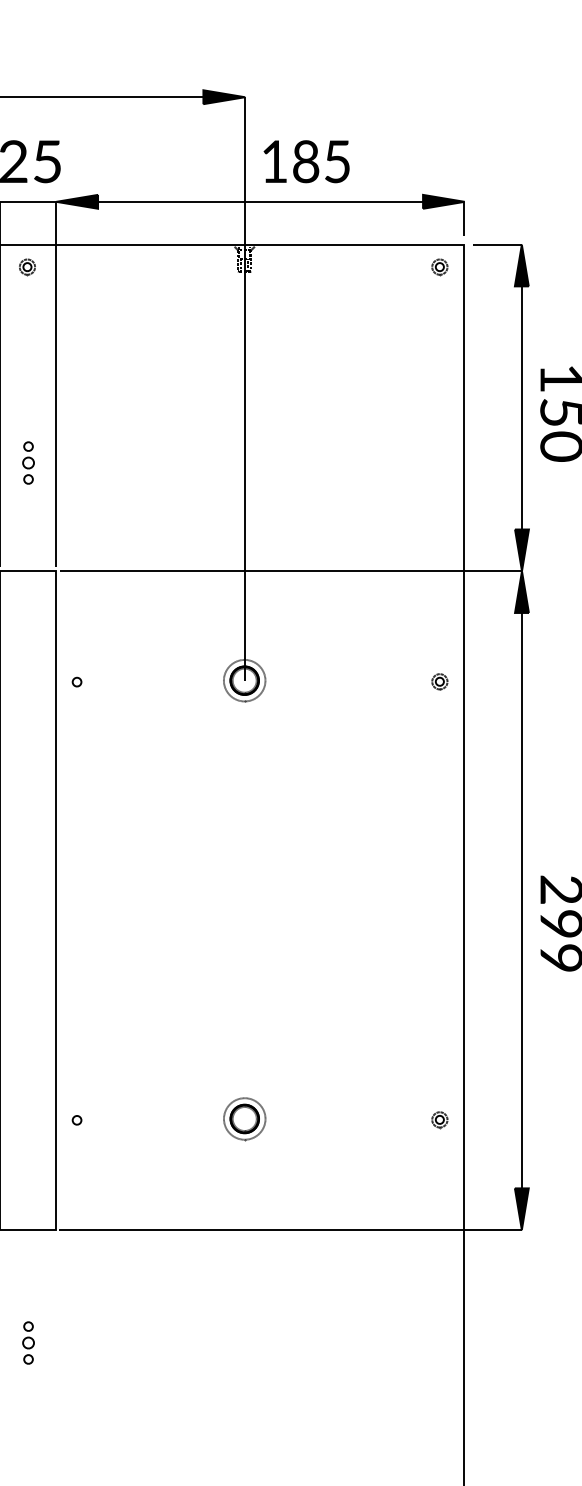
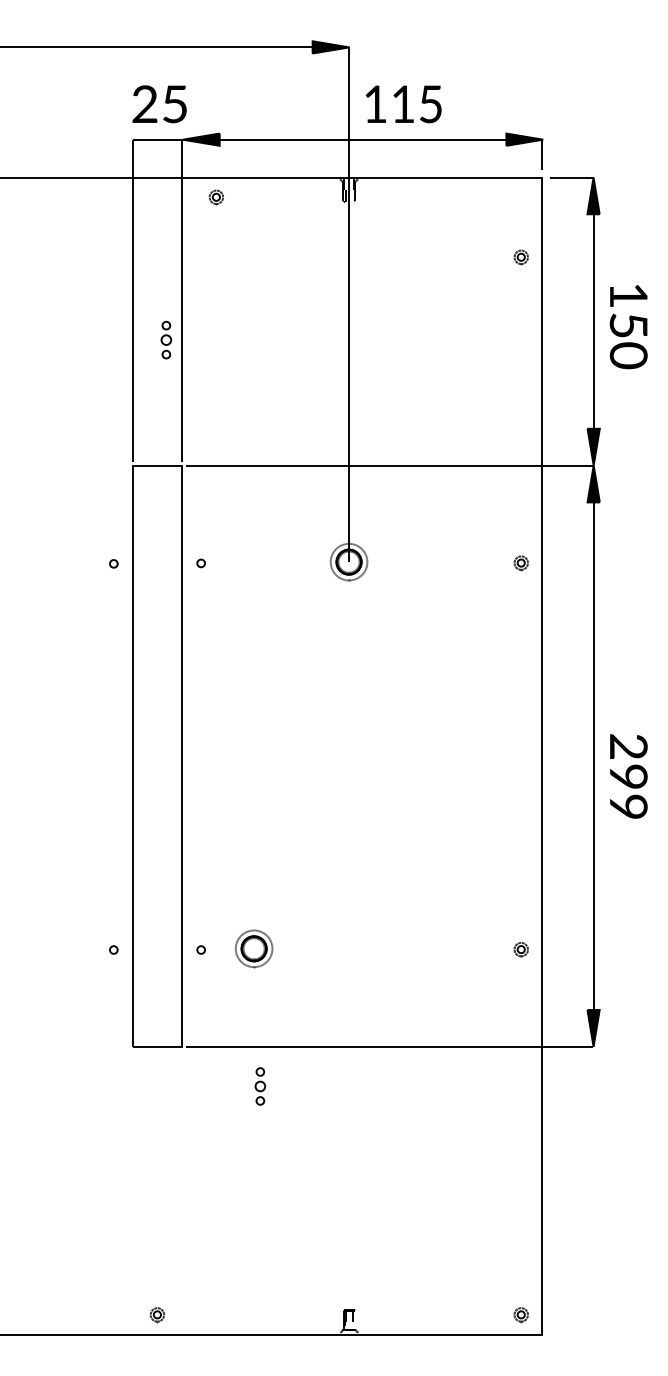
text: (305, 161) -> (402, 104), 185 -> 115
part: (26, 267) -> (215, 197), moved
part: (439, 267) -> (520, 257), moved
part: (28, 462) -> (166, 339), moved
part: (245, 1118) -> (254, 948), moved
part: (28, 1343) -> (260, 1086), moved

